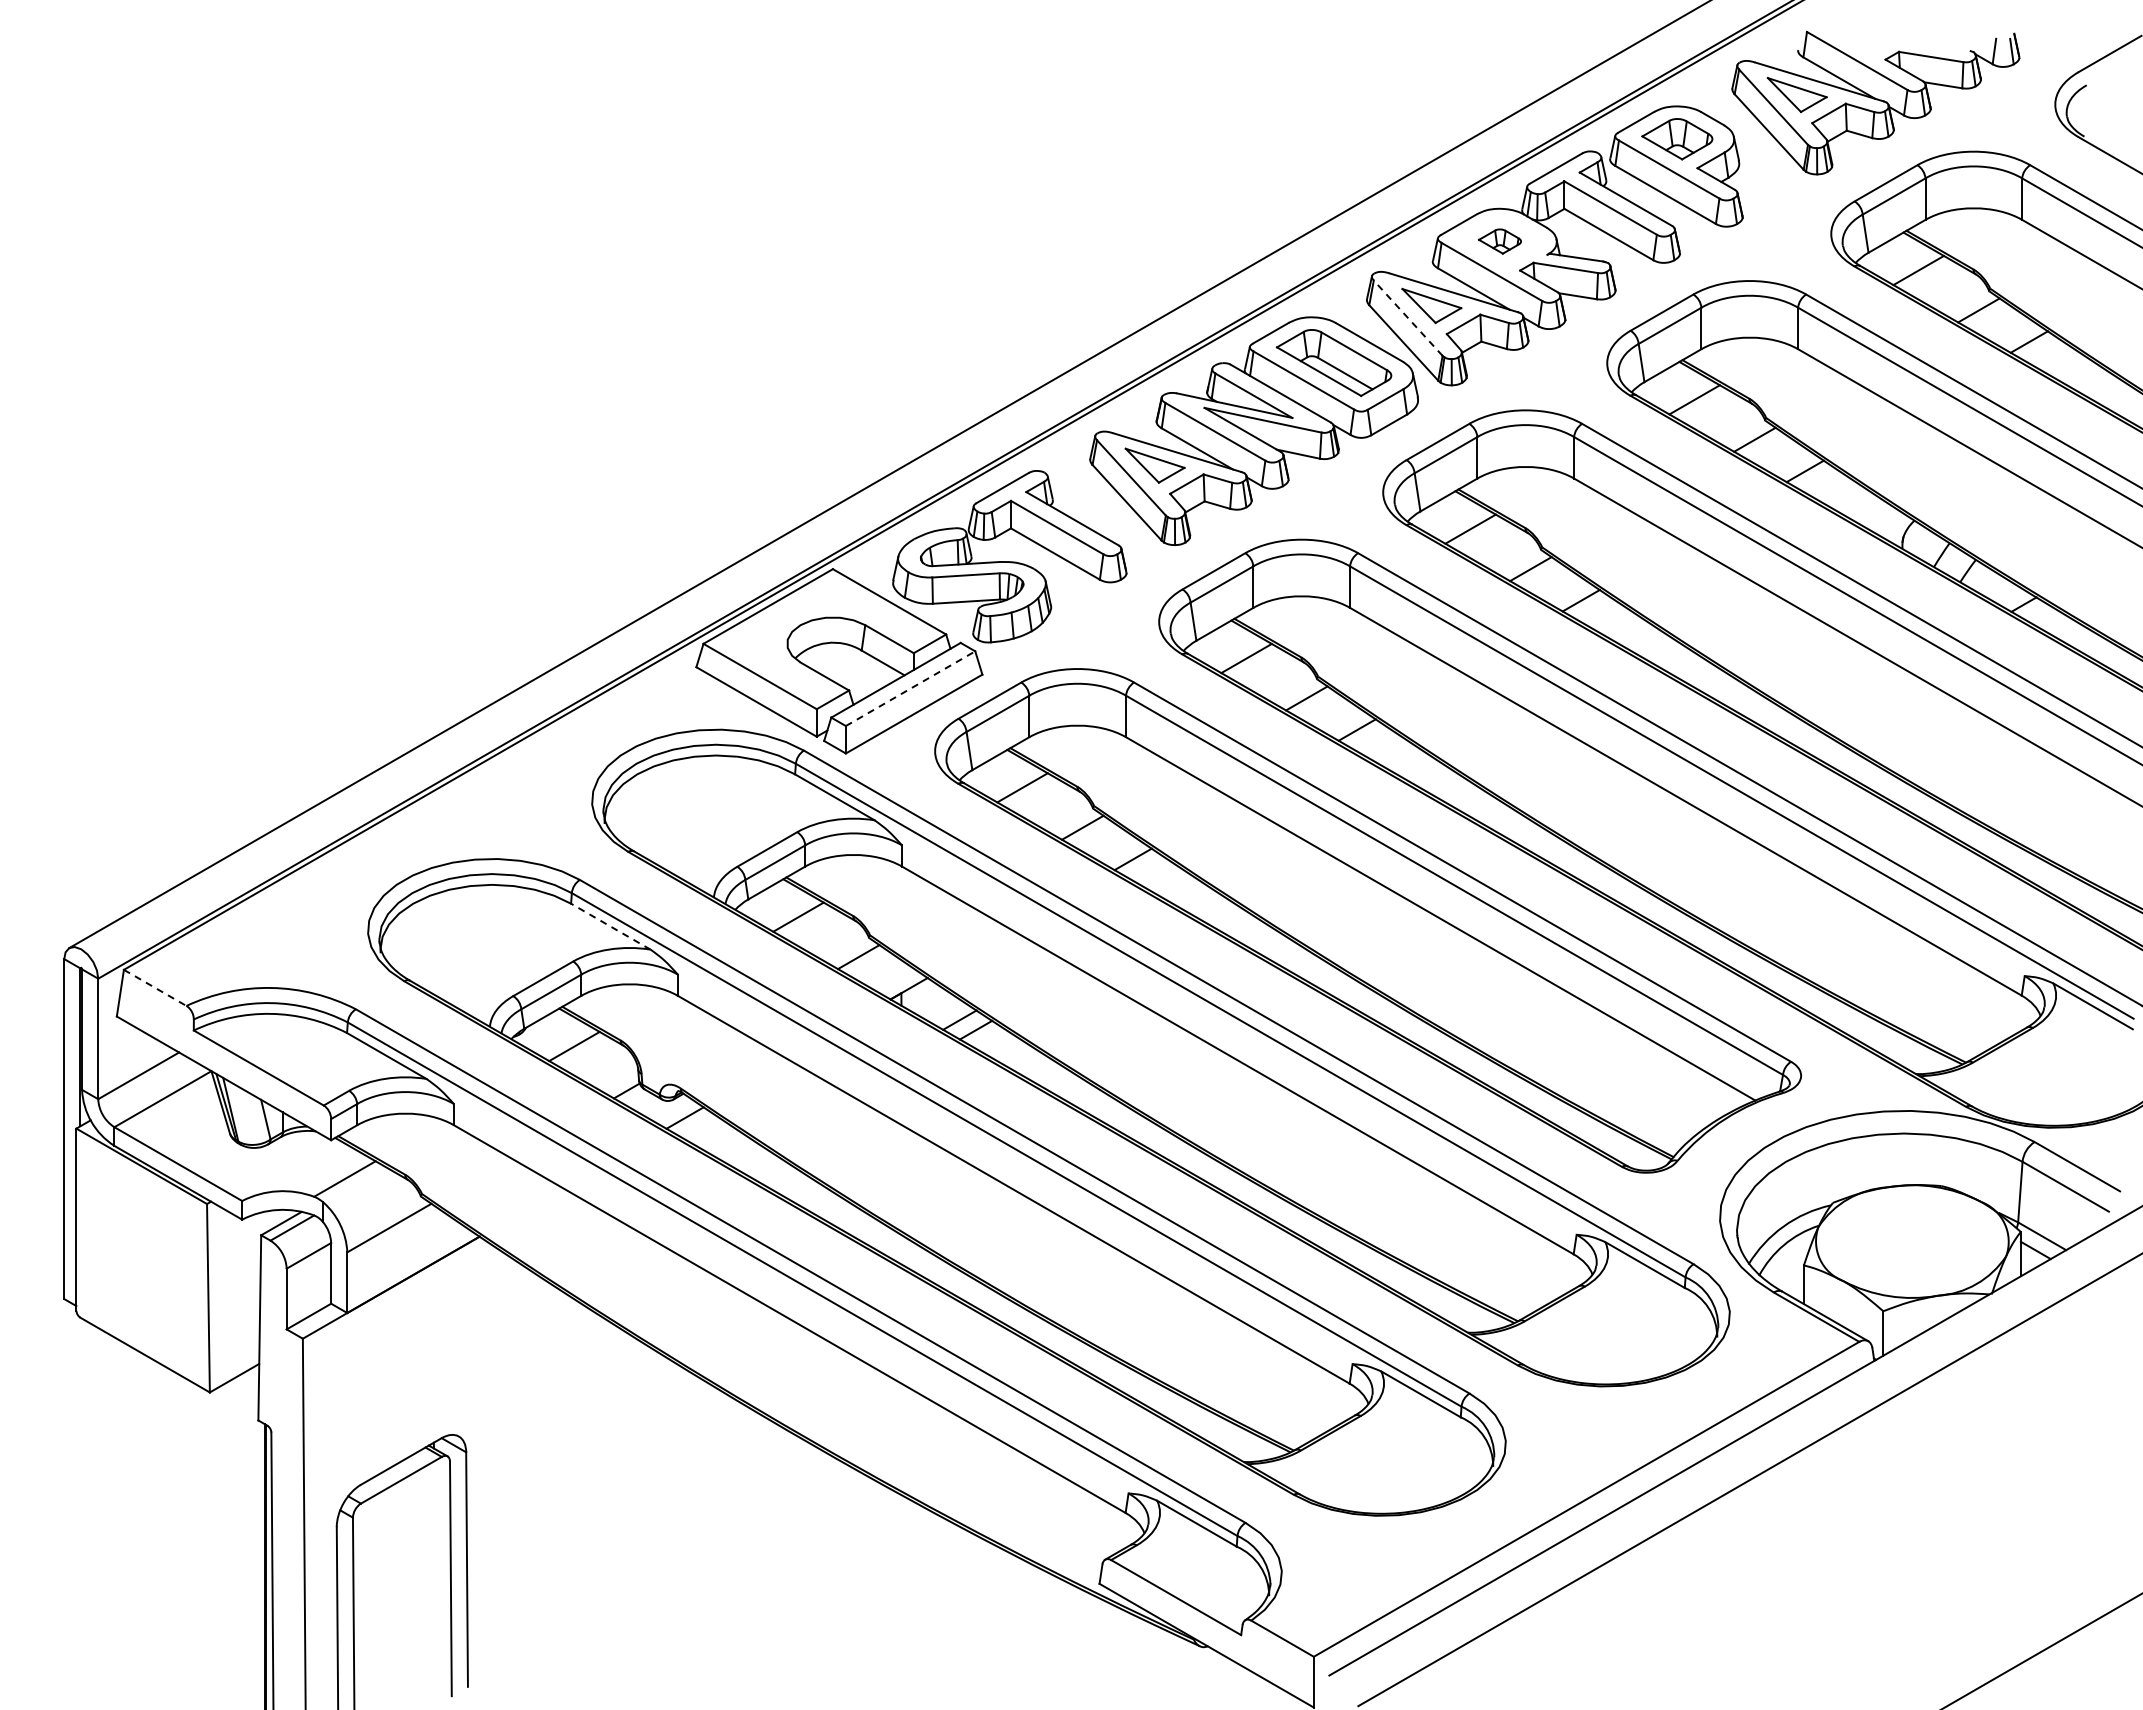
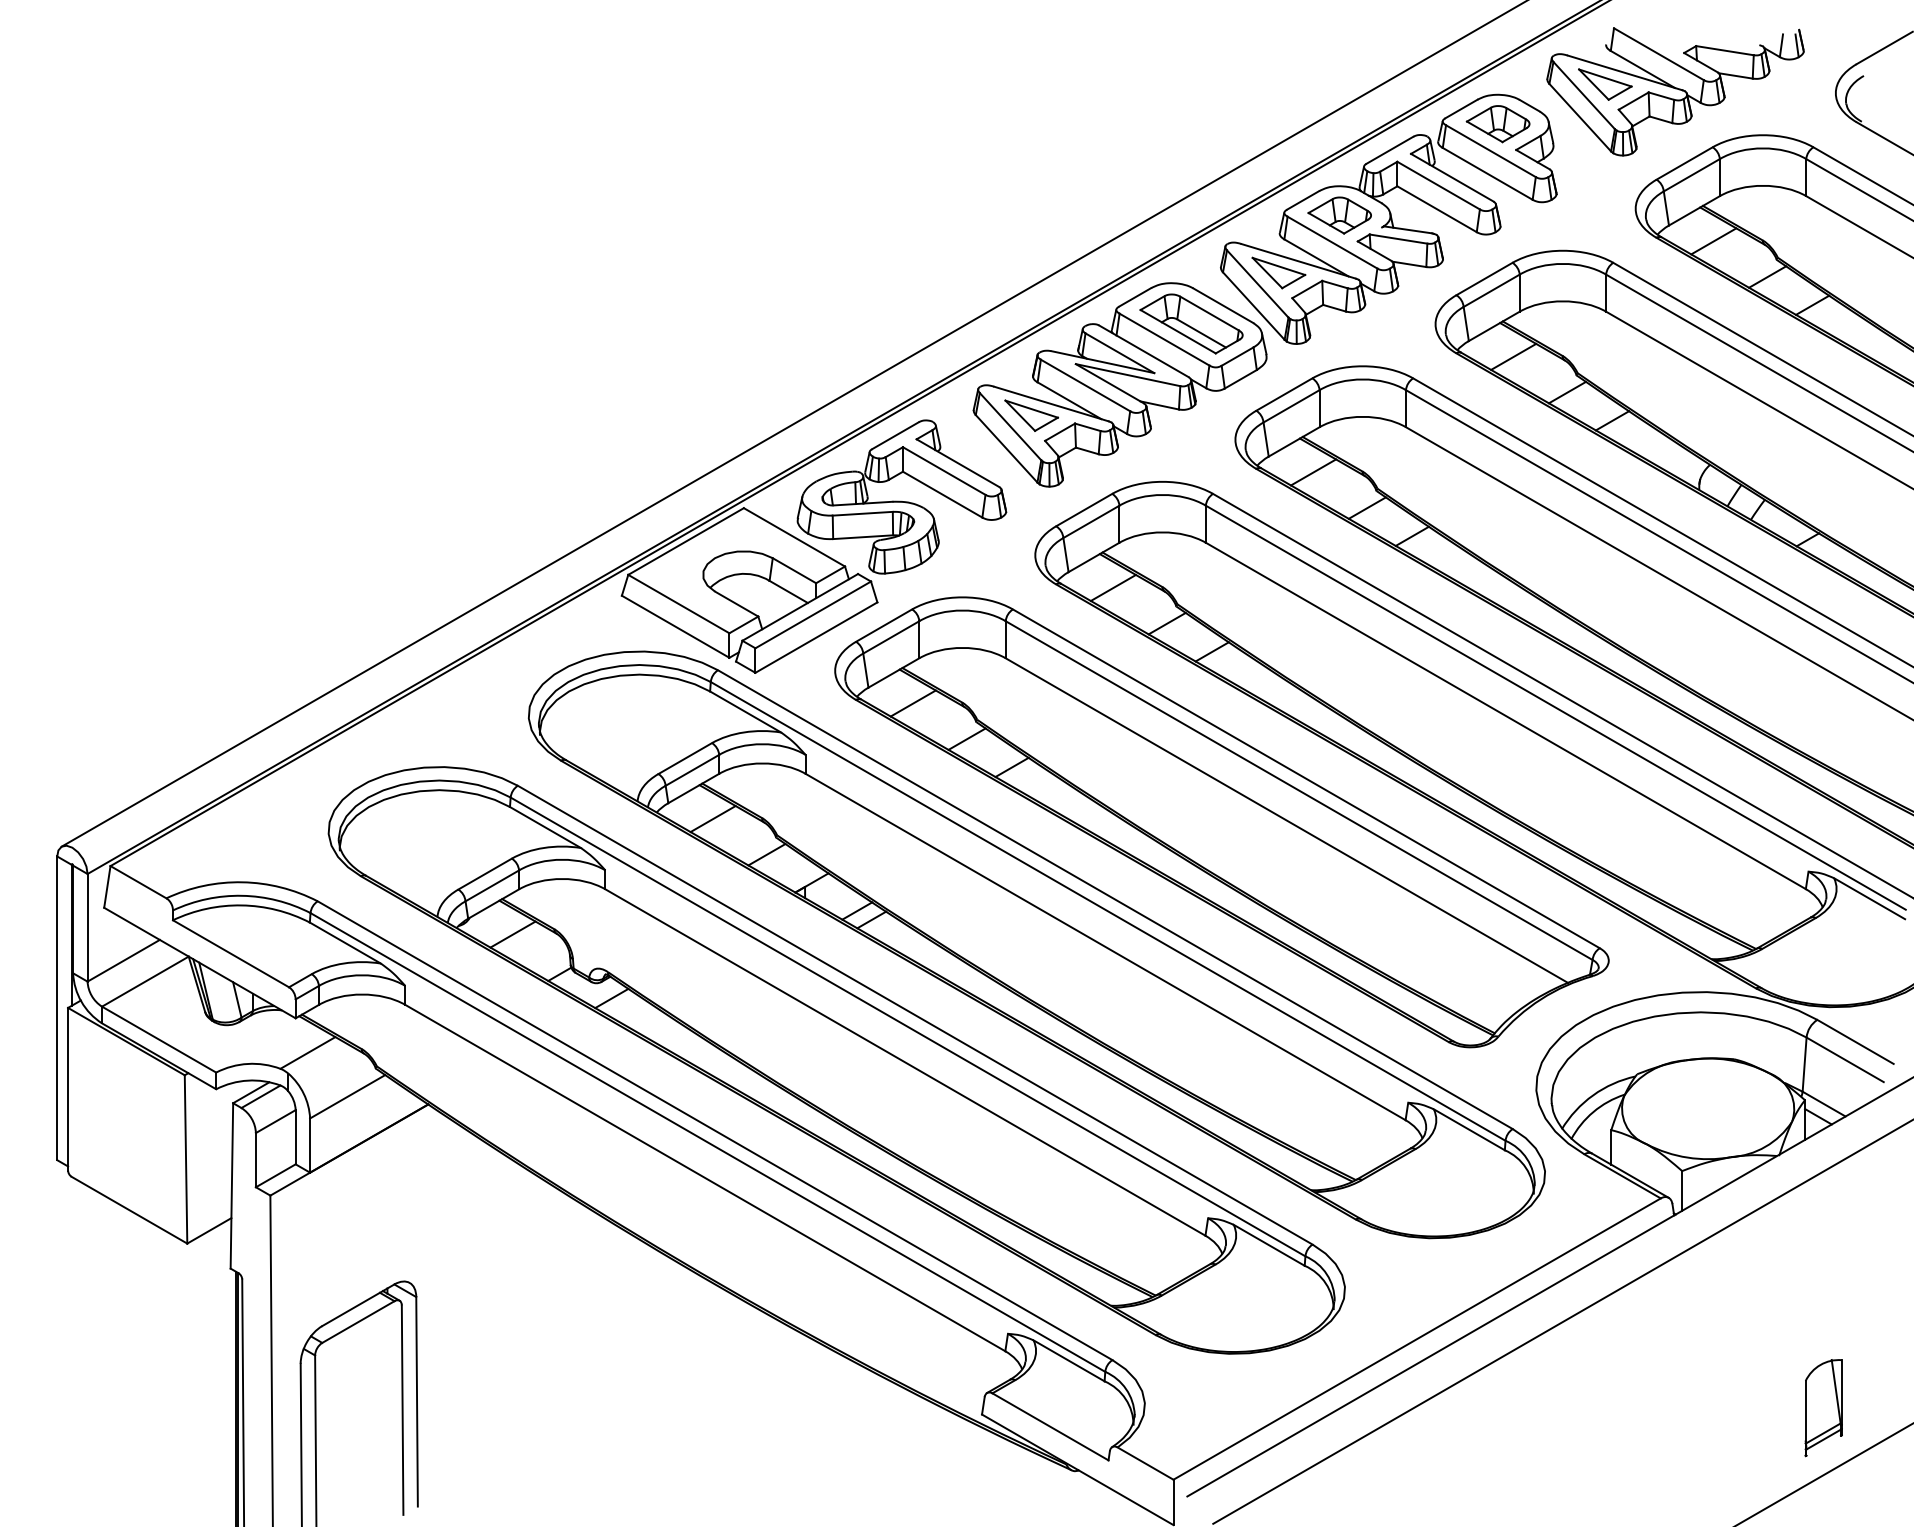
part: (1499, 241) -> (1339, 215), size x1.67
line: (1407, 317) -> (1257, 283), dashed -> solid
line: (910, 688) -> (813, 614), dashed -> solid
line: (610, 926) -> (545, 827), dashed -> solid
line: (155, 988) -> (138, 882), dashed -> solid
part: (2041, 1576) -> (1823, 1408), added

